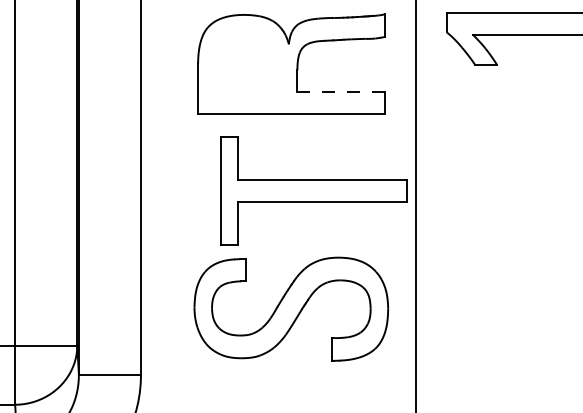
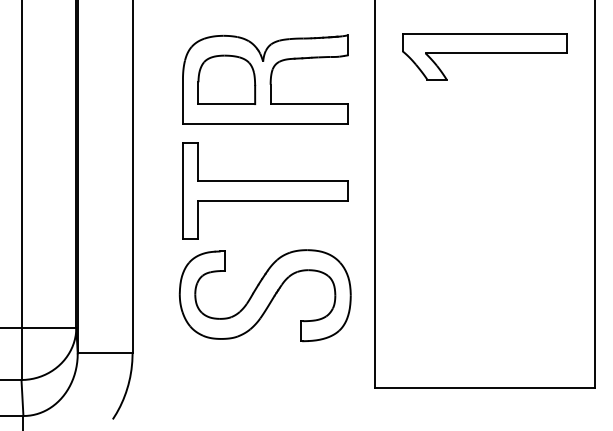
part: (247, 64) -> (226, 79), added
line: (340, 92) -> (308, 104), dashed -> solid
part: (314, 190) -> (265, 190), moved

